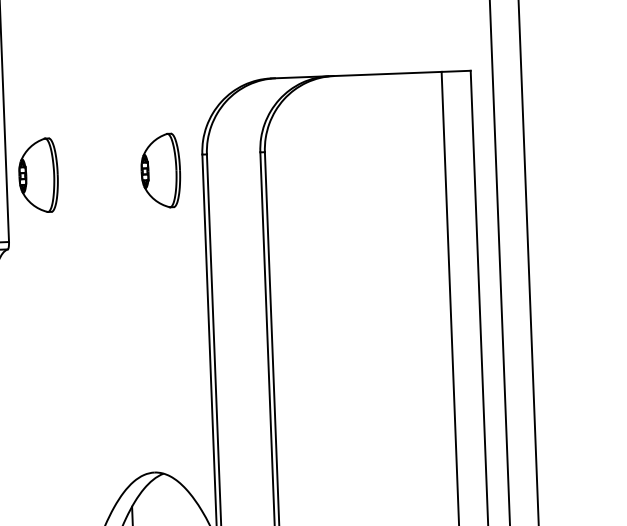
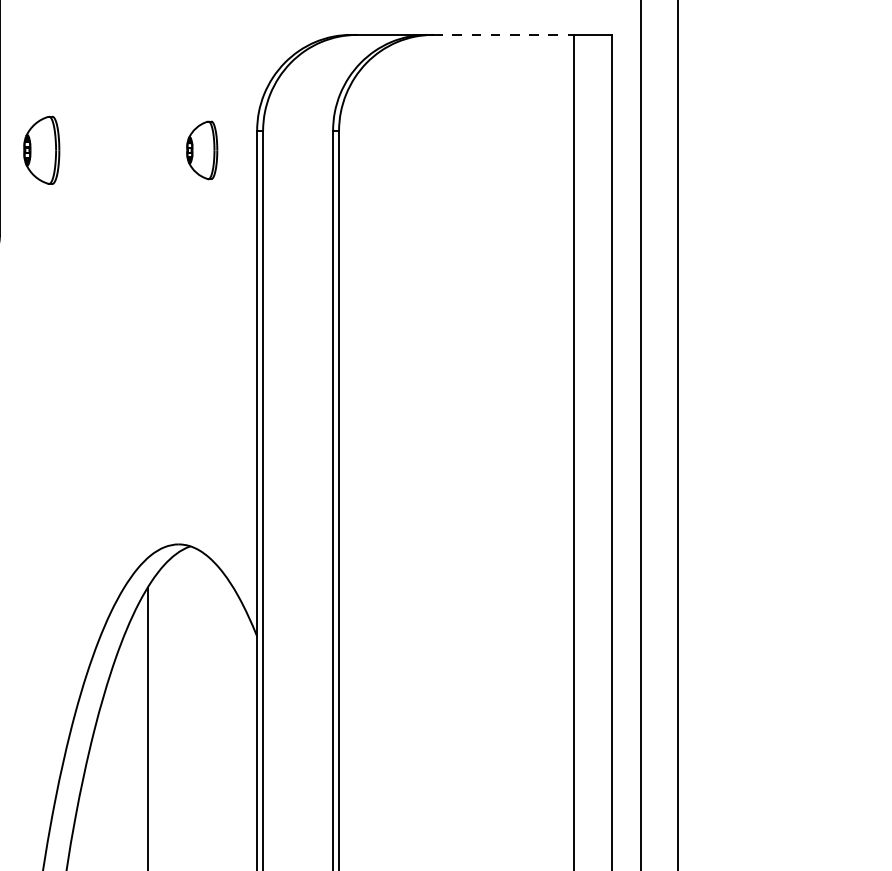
line: (387, 73) -> (503, 34), solid -> dashed
part: (161, 171) -> (202, 150), size x0.6
part: (38, 175) -> (41, 150), size x0.7

